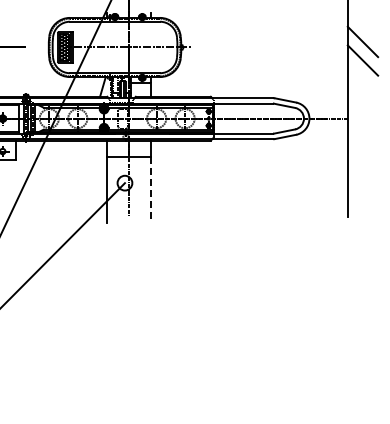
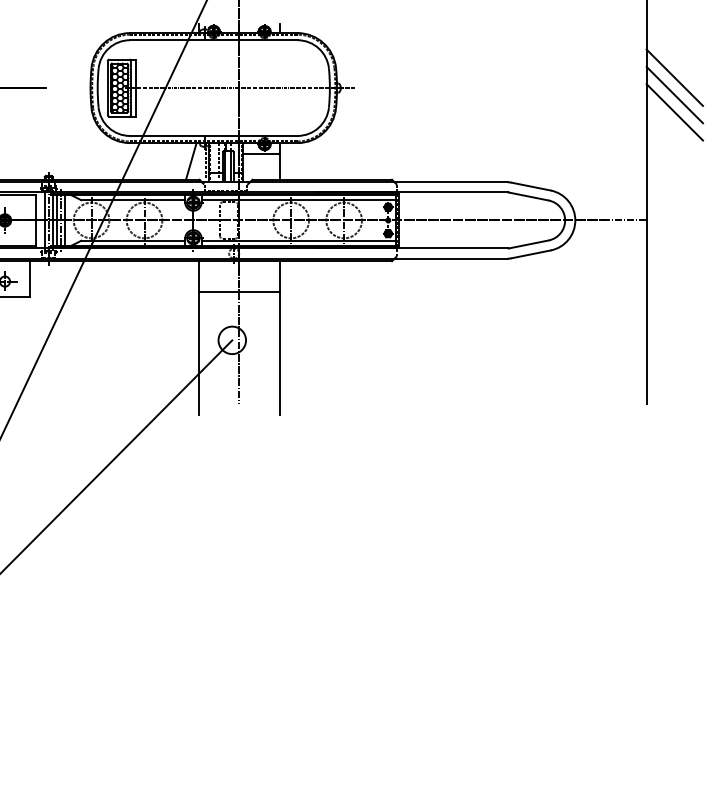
line: (362, 51) -> (673, 95), added
line: (150, 190) -> (279, 354), dashed -> solid

